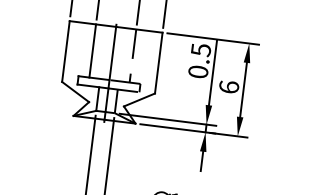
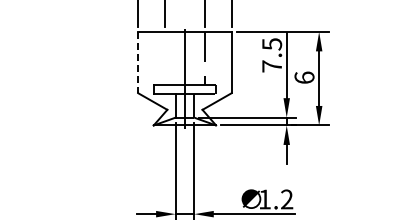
line: (92, 50) -> (164, 58), removed
line: (66, 51) -> (138, 62), solid -> dashed
text: (198, 72) -> (272, 66), 0.5 -> 7.5

